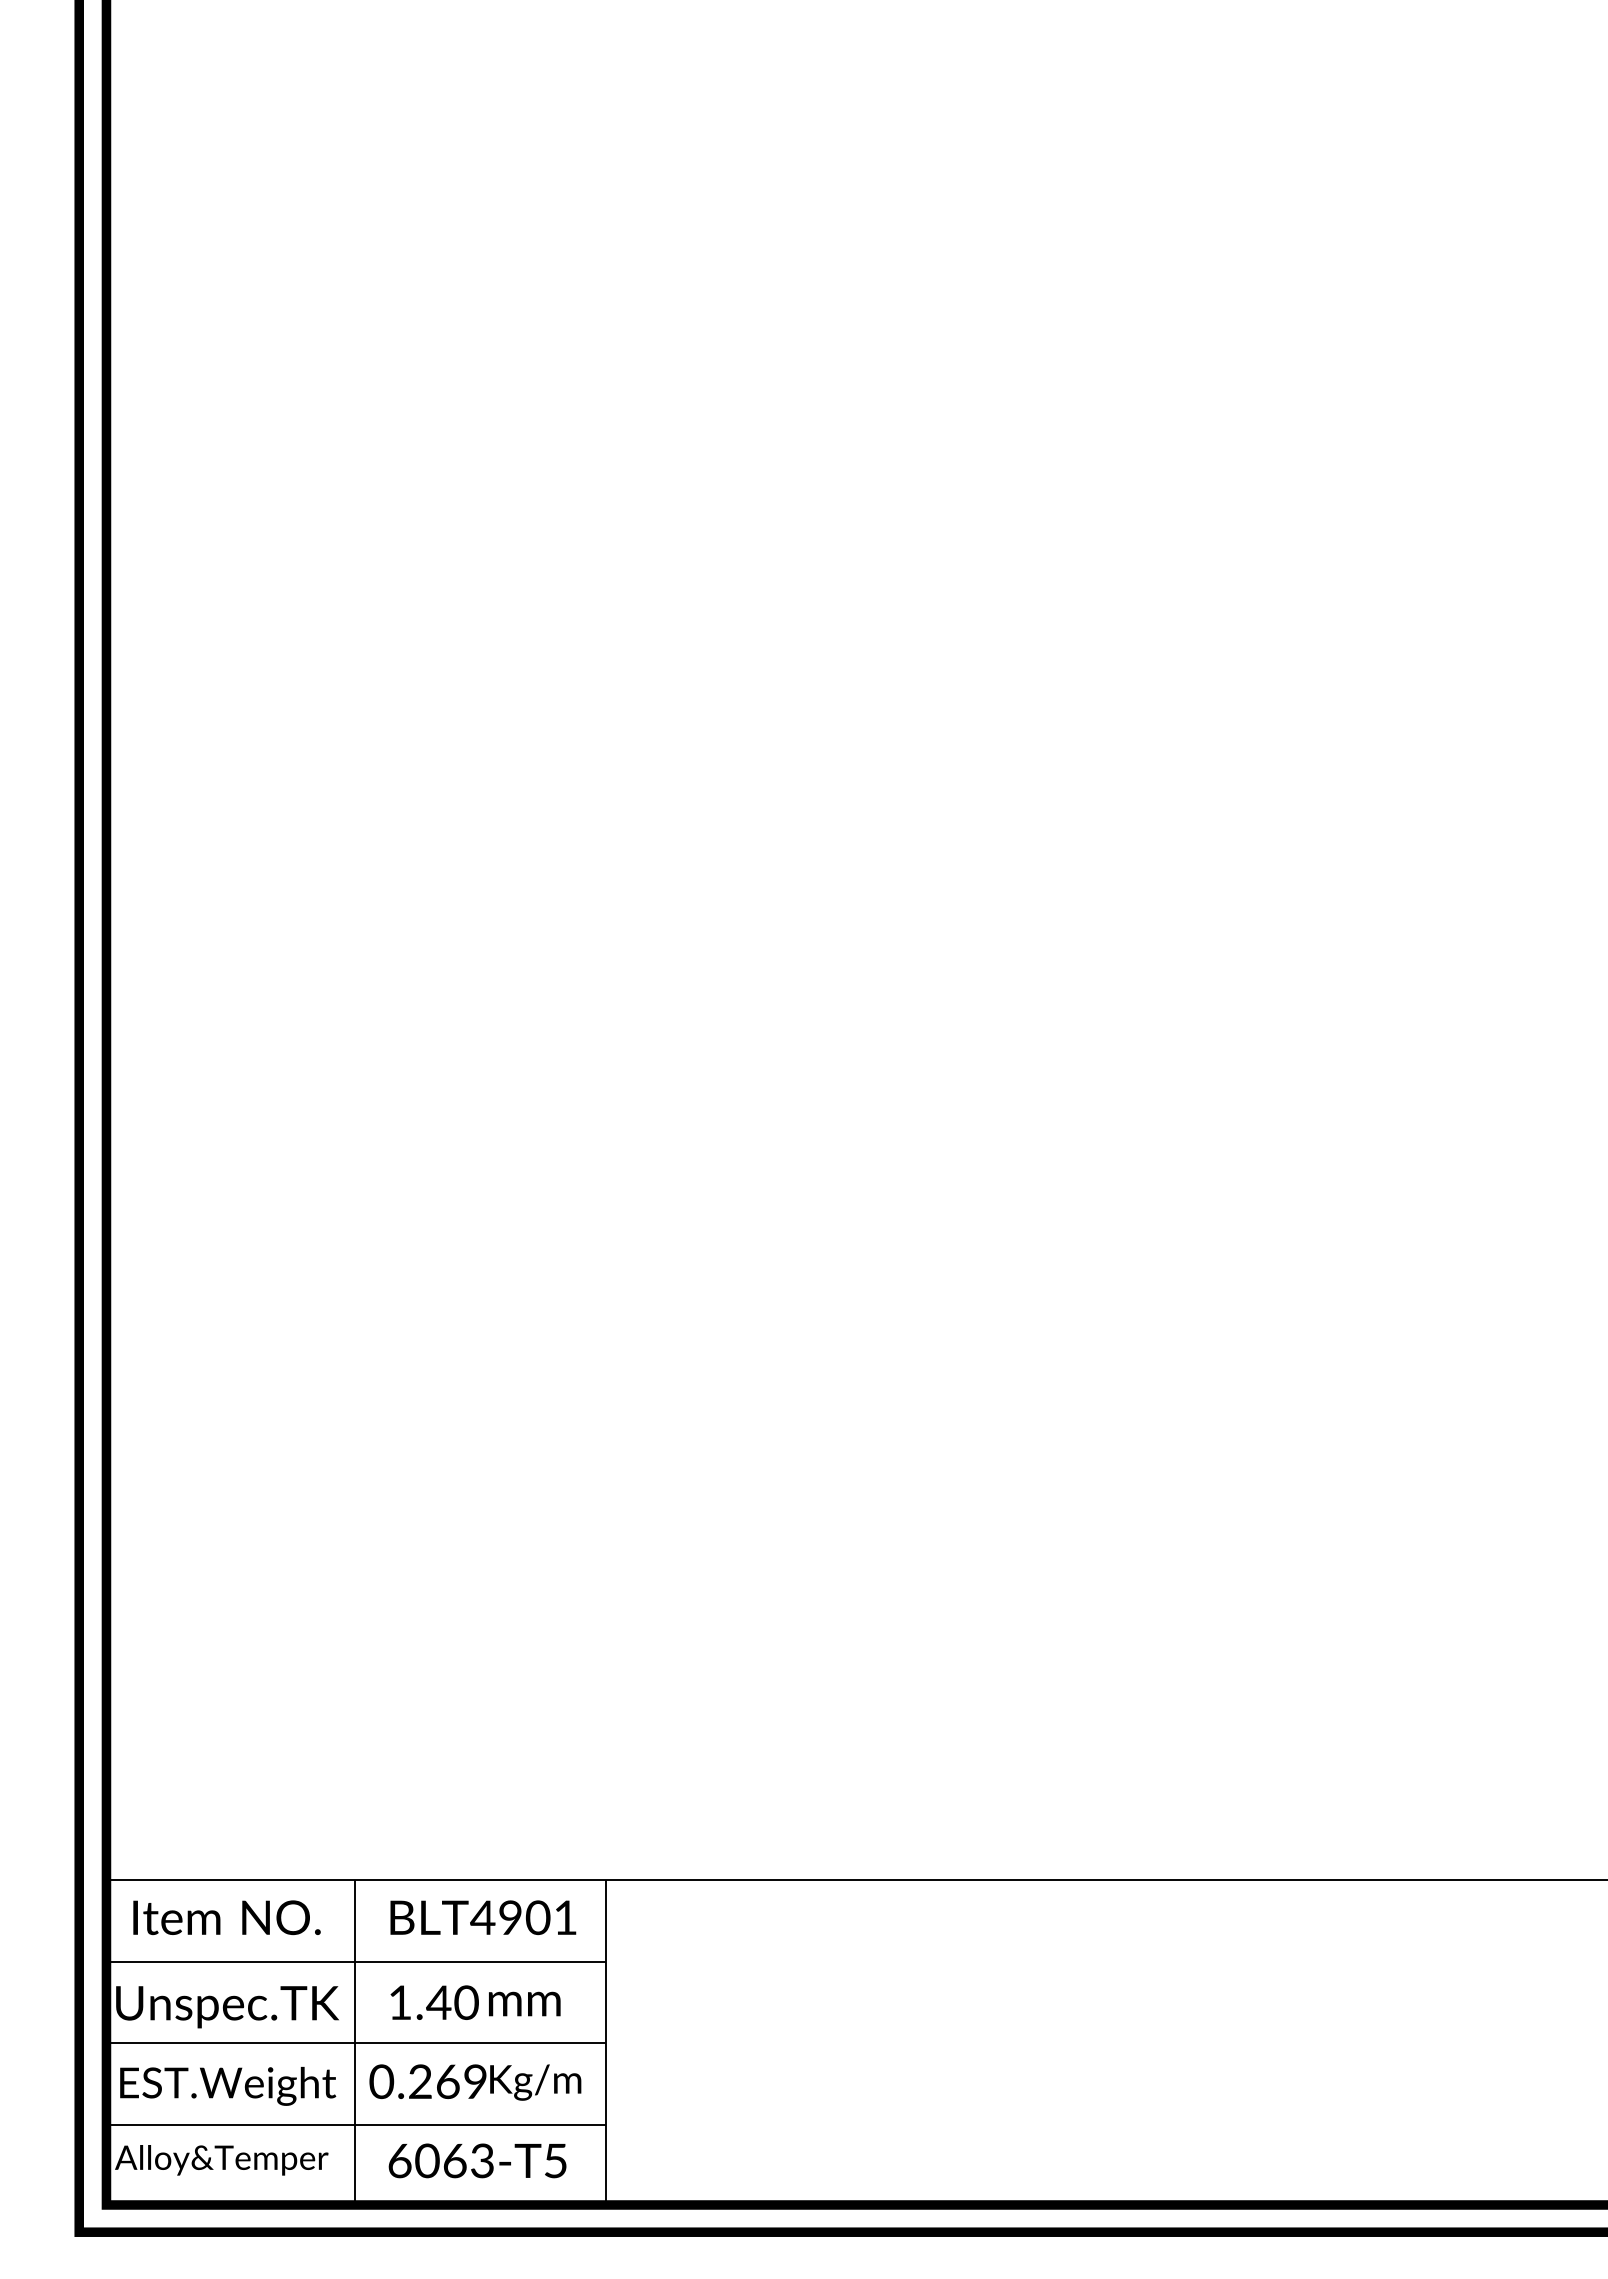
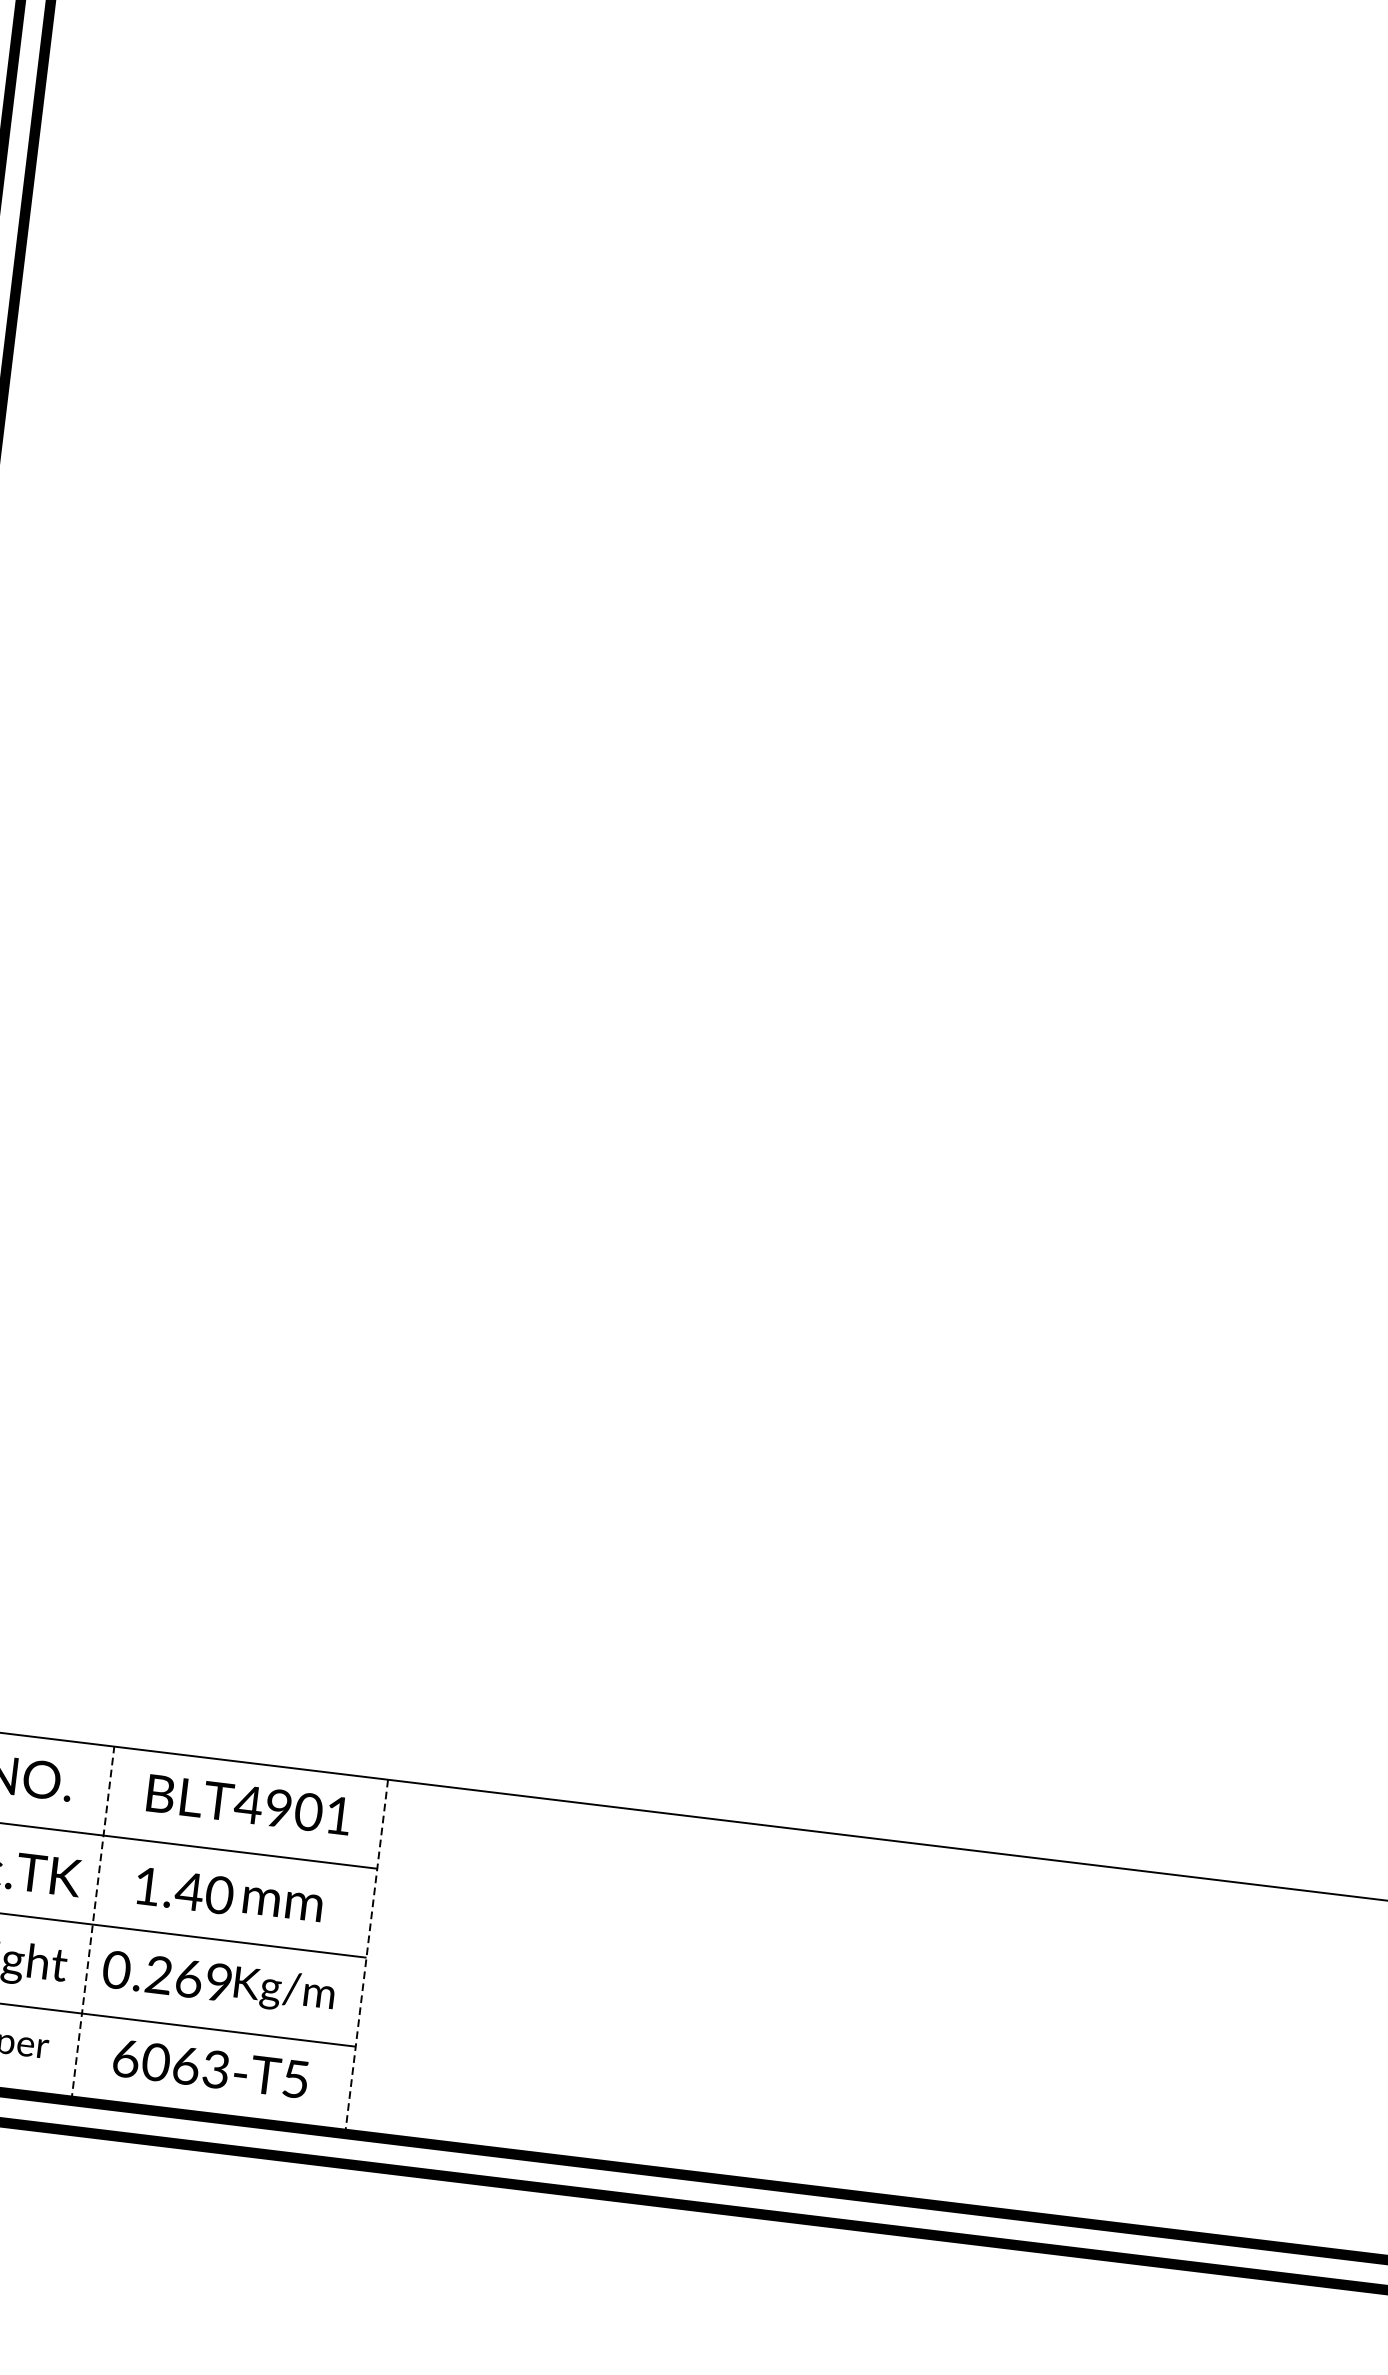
line: (354, 2042) -> (92, 1923), solid -> dashed
line: (606, 2043) -> (366, 1958), solid -> dashed

